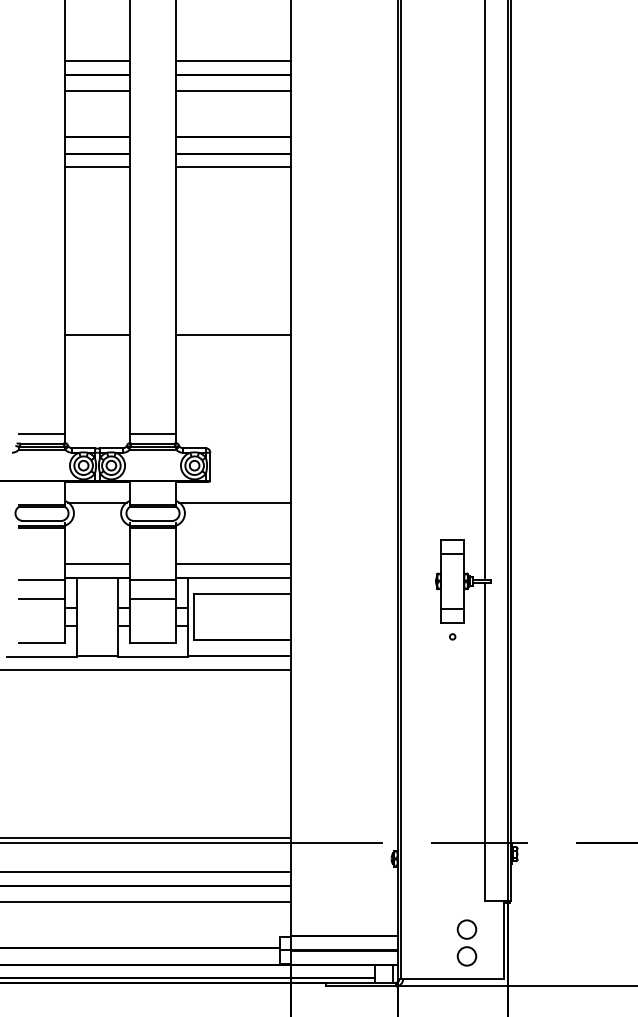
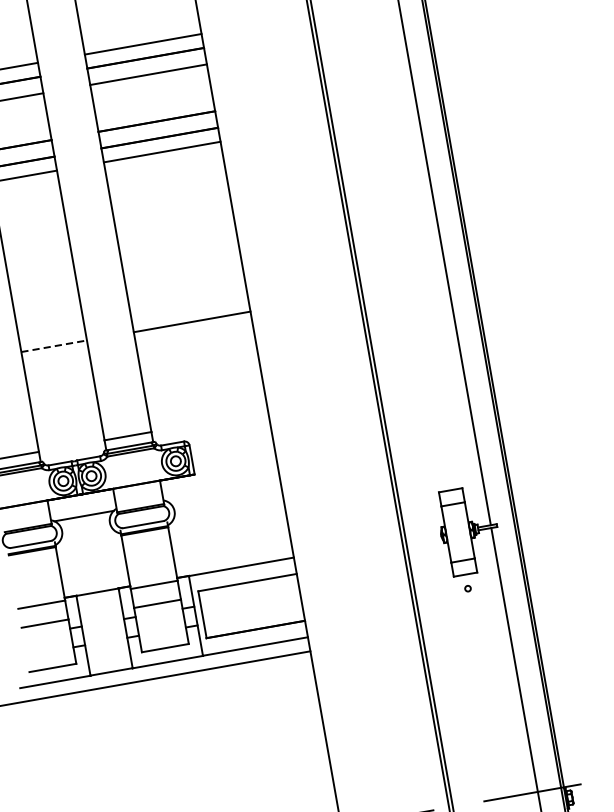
line: (98, 335) -> (55, 346), solid -> dashed
line: (235, 502) -> (223, 491), removed
line: (97, 563) -> (94, 577), removed
line: (233, 563) -> (232, 553), removed

